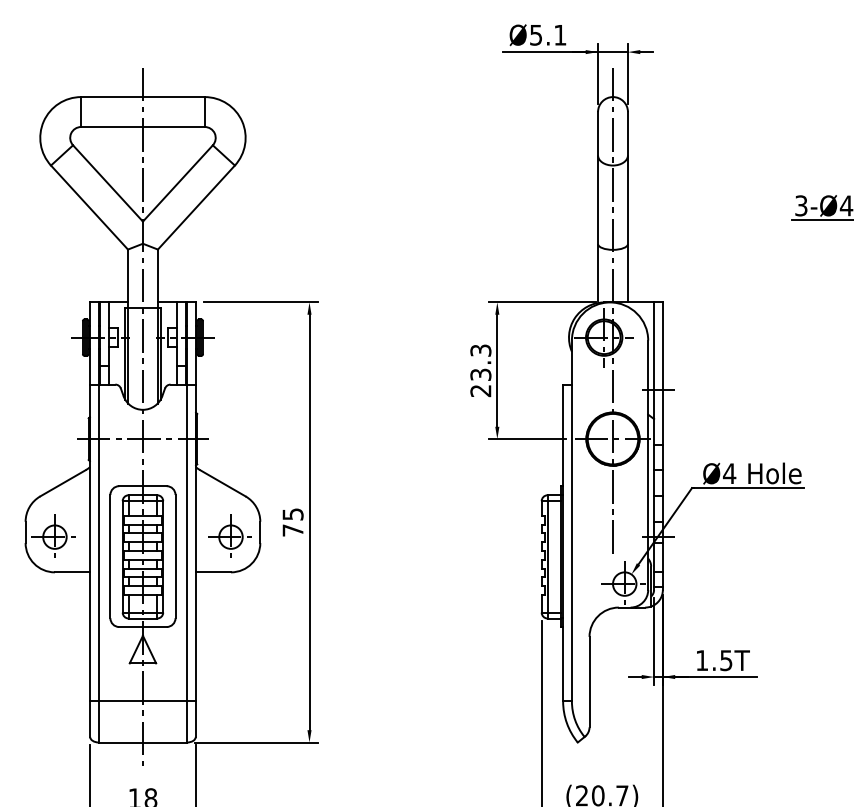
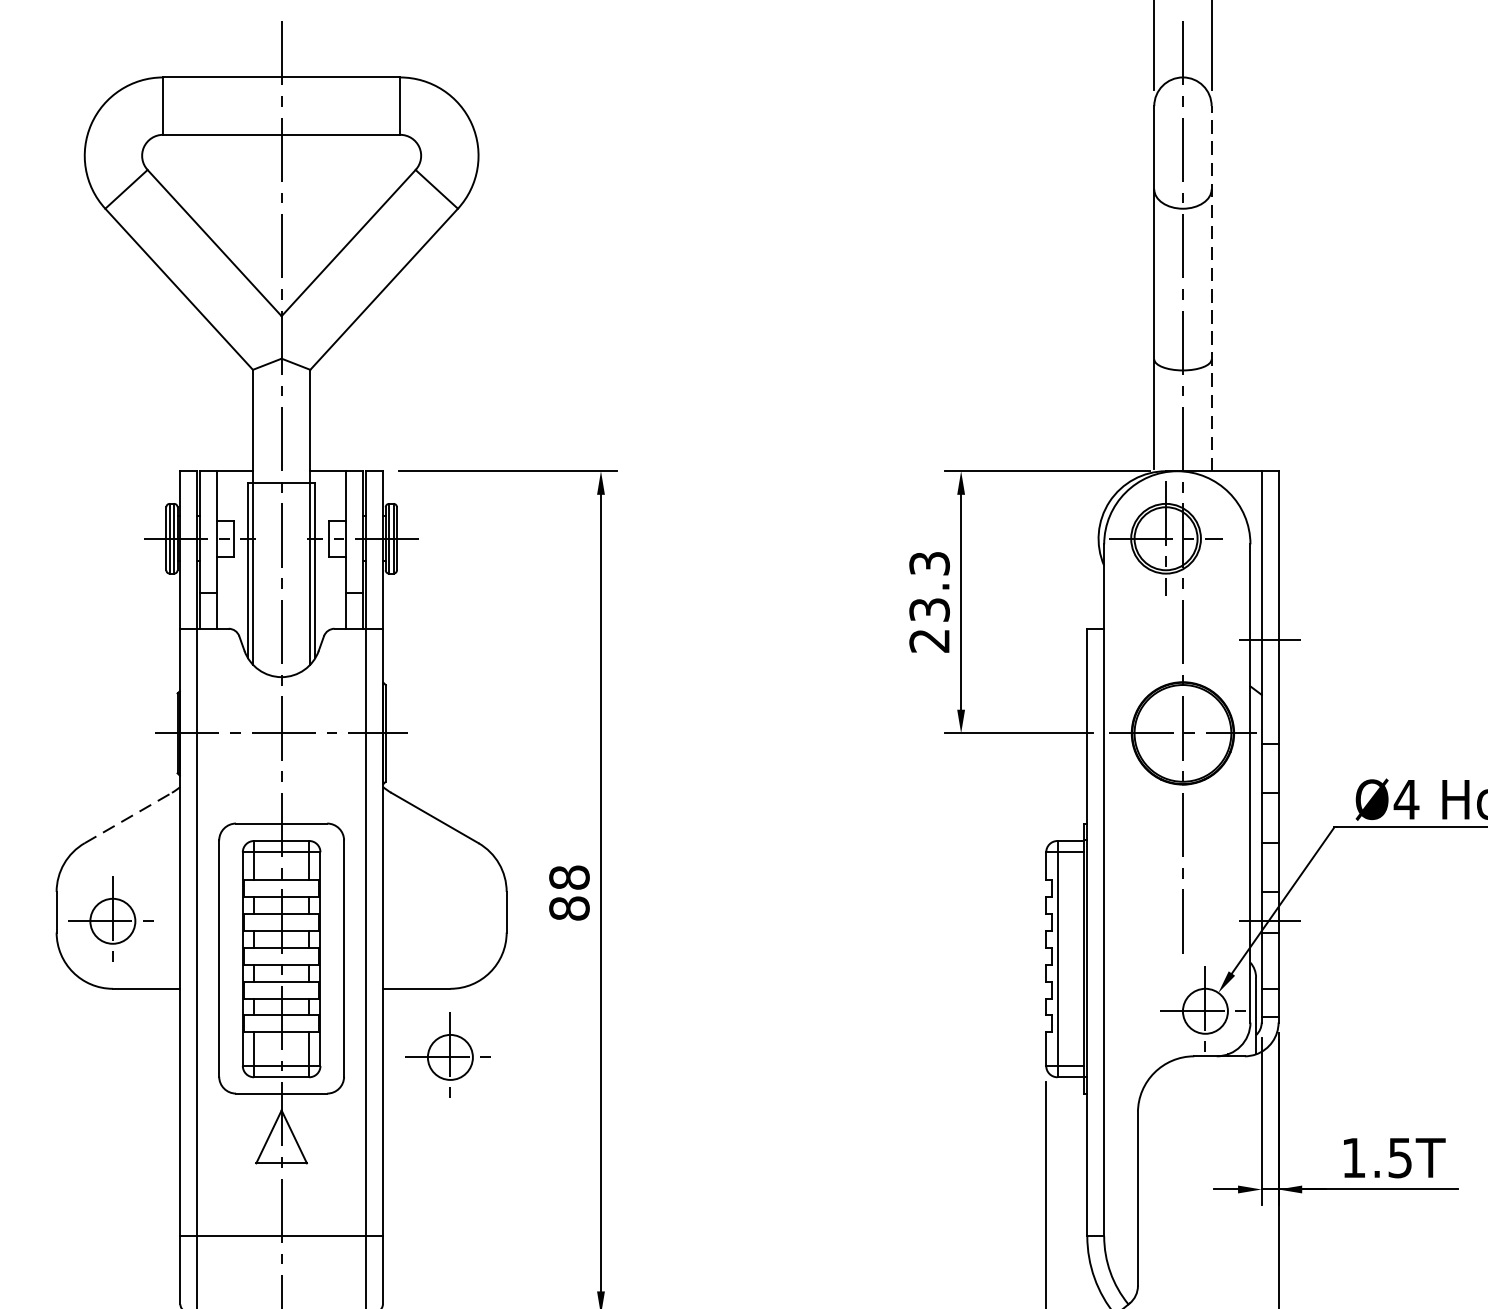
line: (627, 206) -> (1210, 287), solid -> dashed
line: (63, 483) -> (129, 818), solid -> dashed
text: (292, 522) -> (568, 893), 75 -> 88
part: (229, 535) -> (447, 1054), moved

